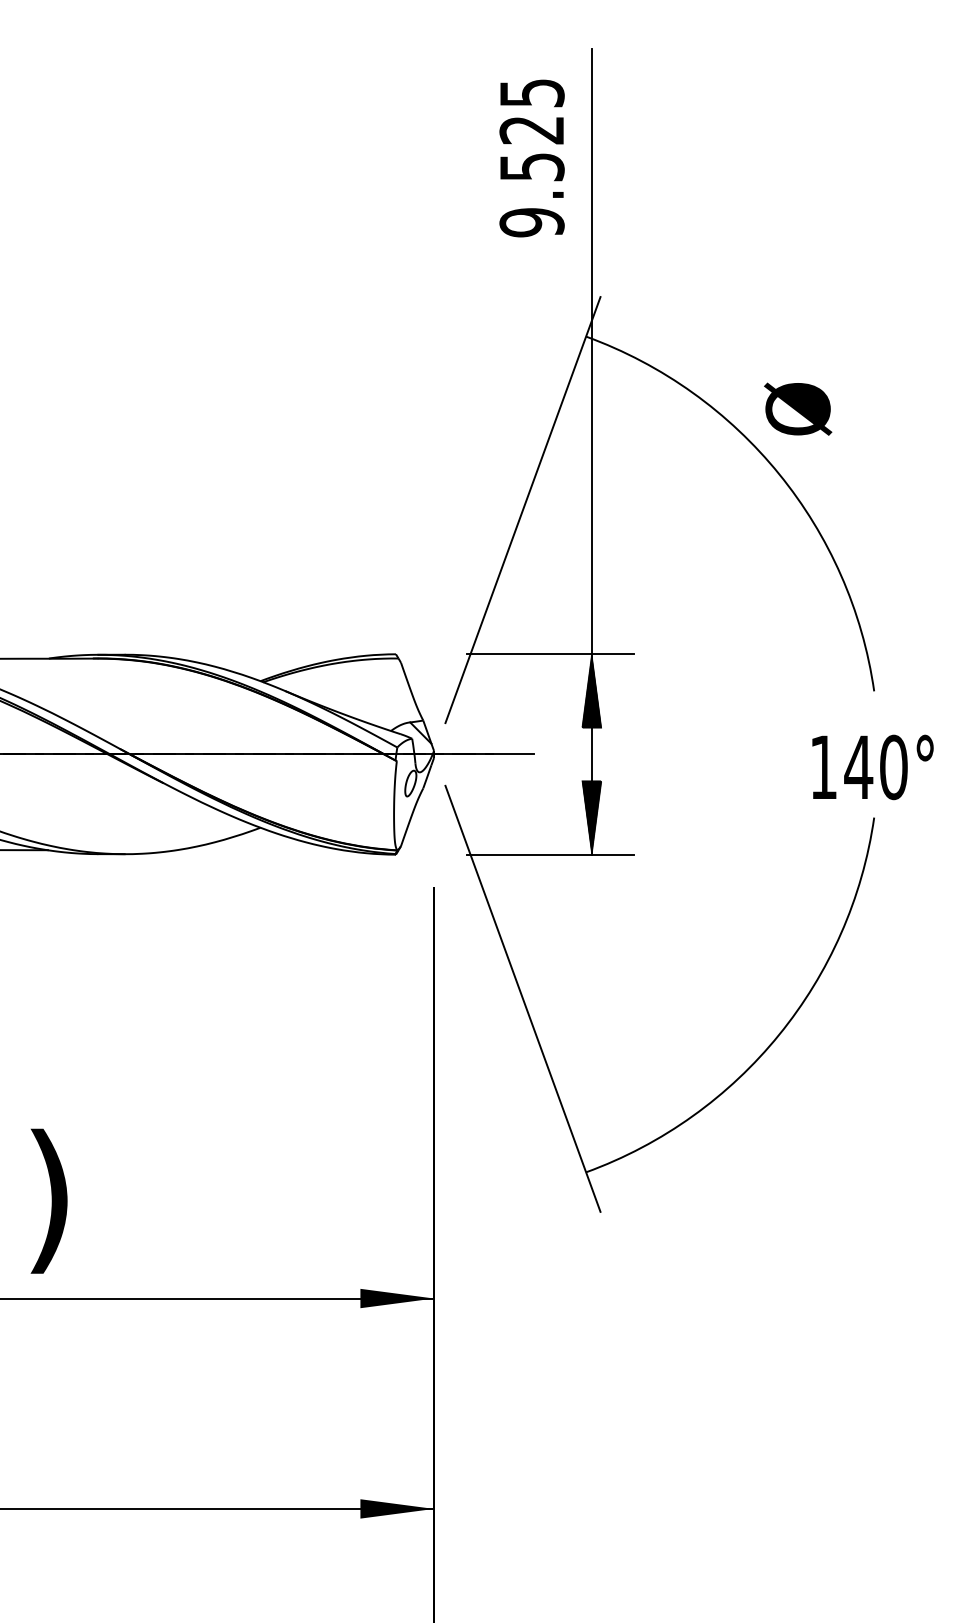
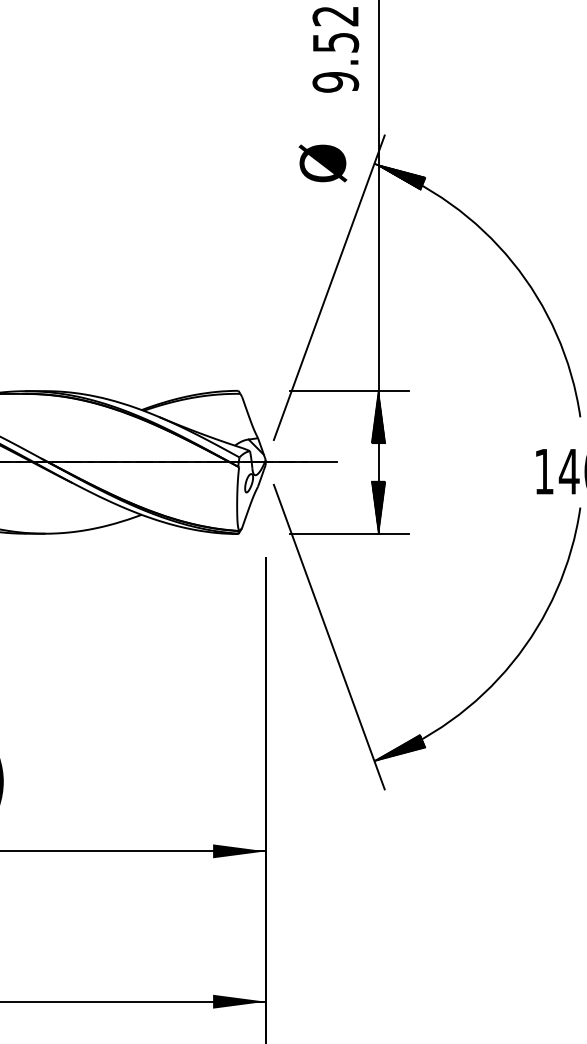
hatch: (621, 354) -> (399, 176), added
text: (798, 408) -> (323, 162), moved
hatch: (621, 1153) -> (399, 747), added

